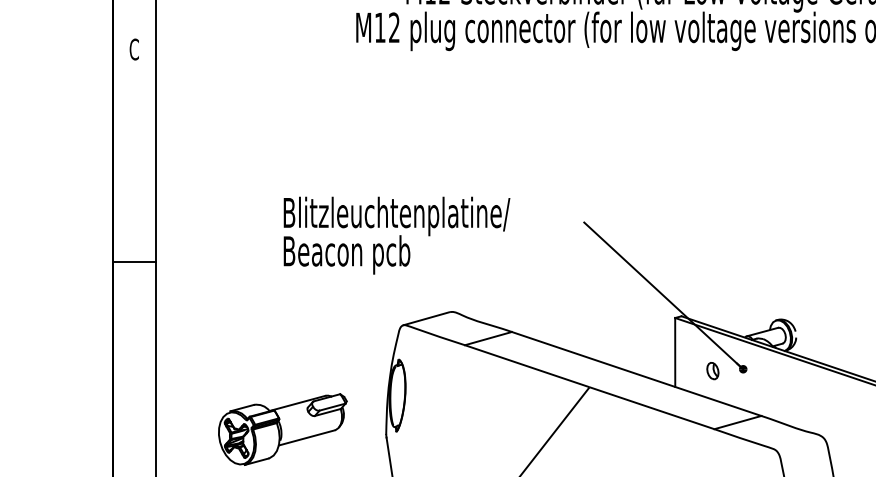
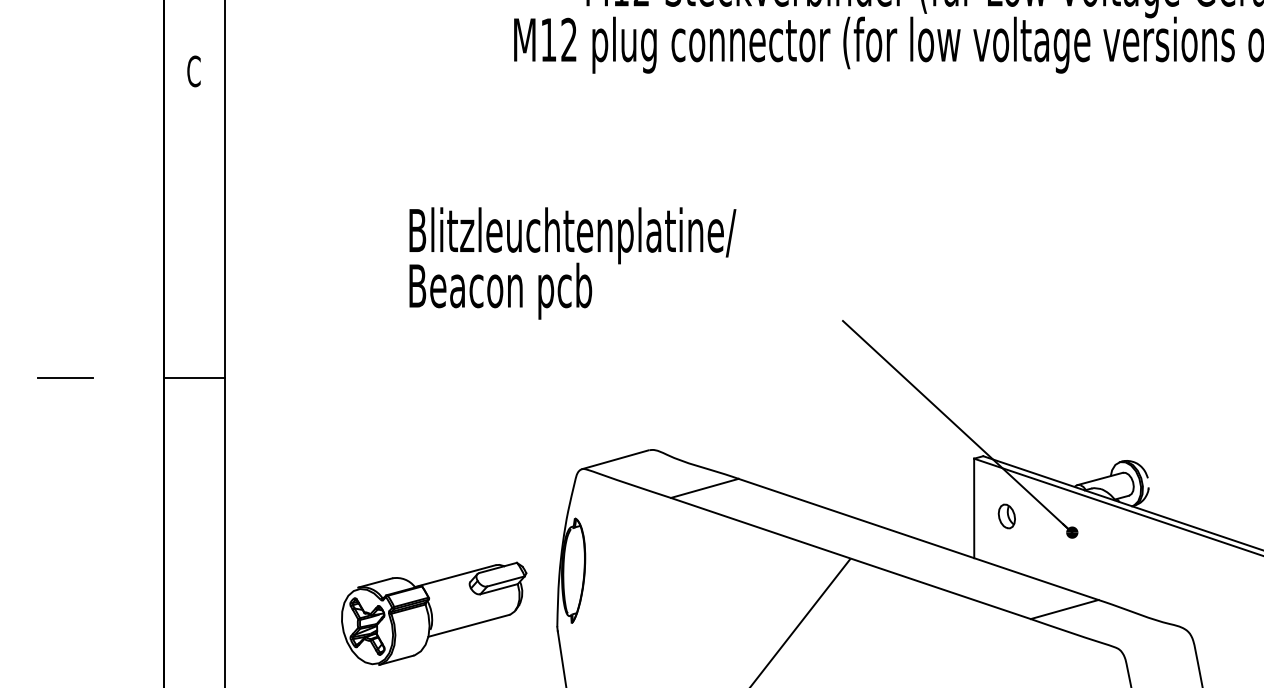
text: (396, 235) -> (572, 263), moved
line: (45, 262) -> (65, 378), added
part: (712, 371) -> (1006, 517), moved
part: (282, 429) -> (433, 613), moved

